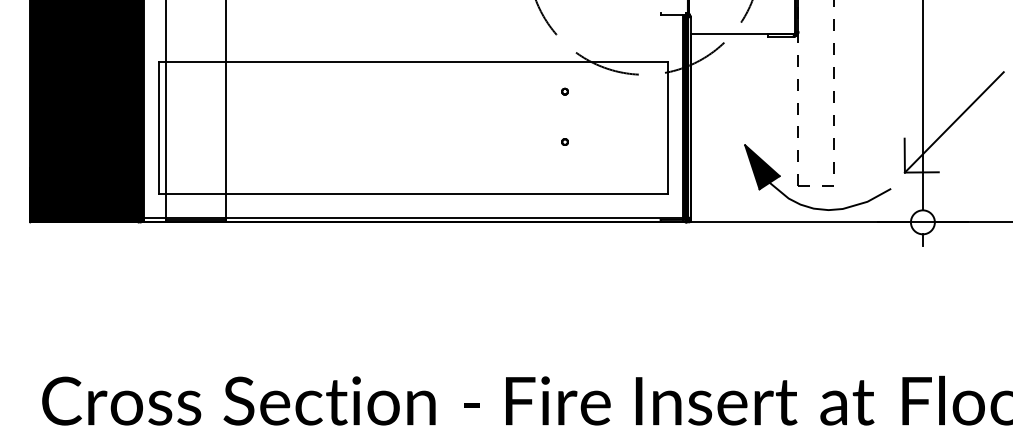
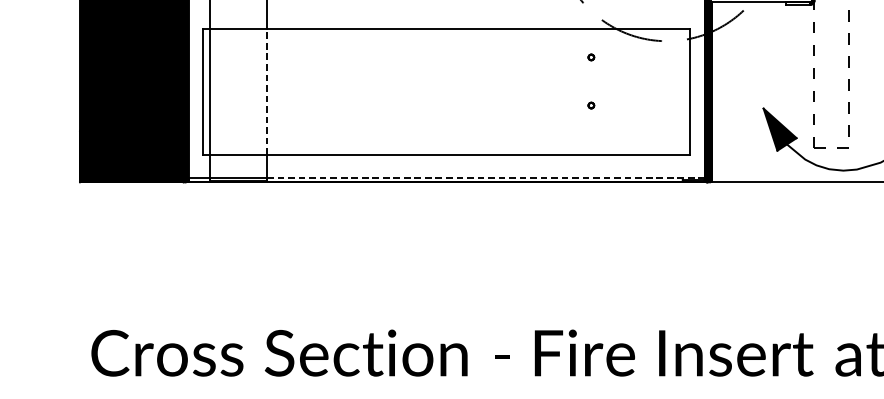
line: (225, 127) -> (266, 91), solid -> dashed
line: (454, 217) -> (485, 177), solid -> dashed

